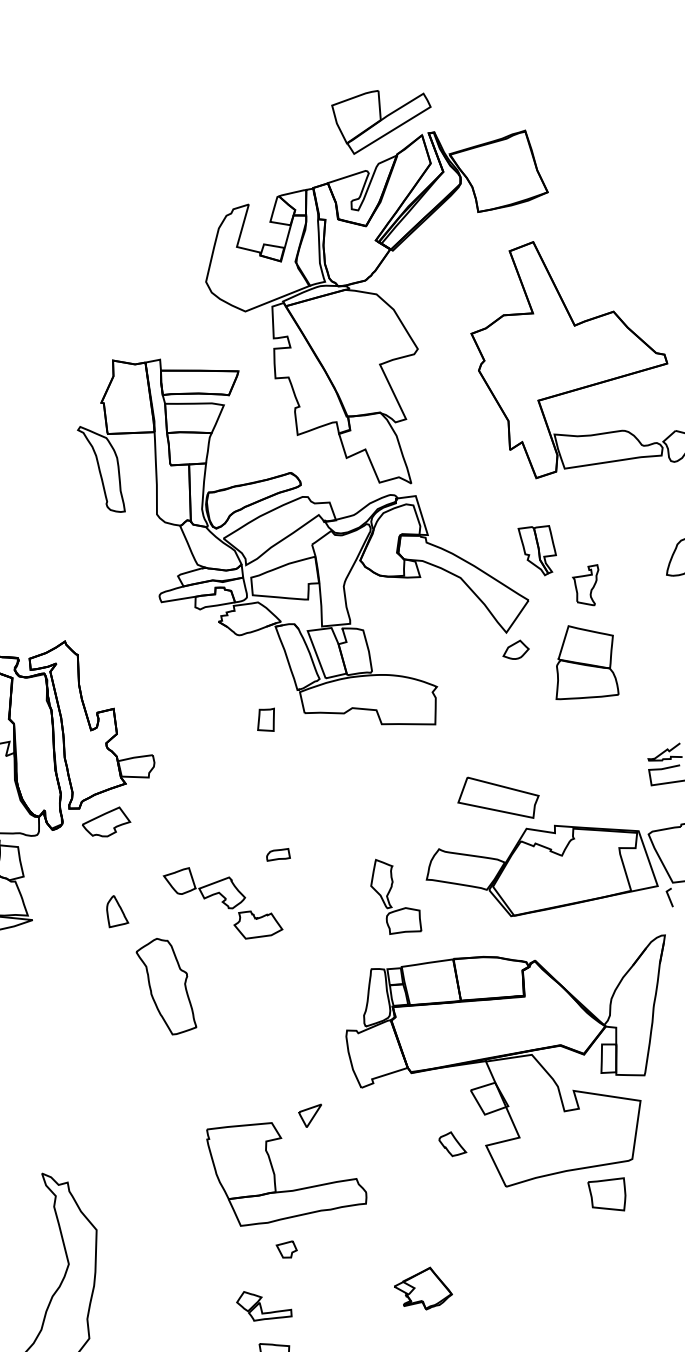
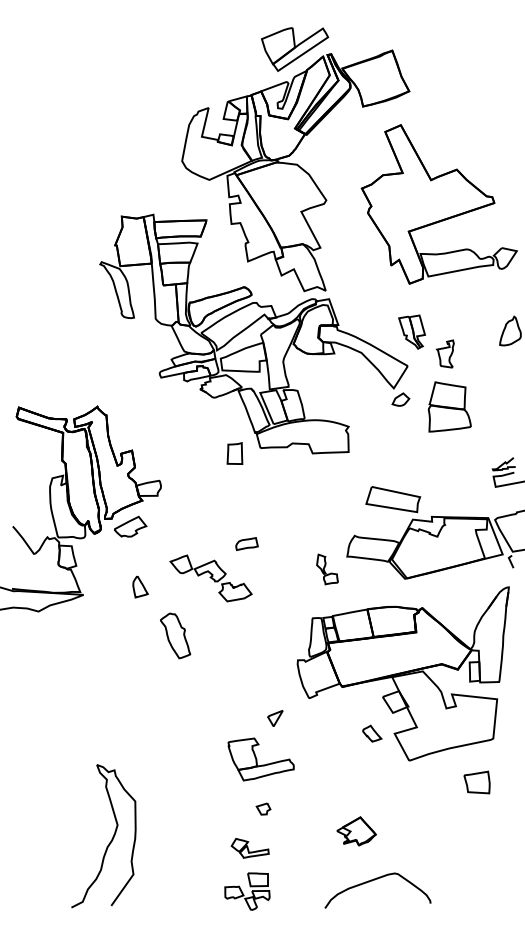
part: (265, 719) -> (234, 453), size x1.4
part: (277, 855) -> (246, 544), size x1.4
part: (396, 897) -> (327, 569), size x0.6
part: (166, 986) -> (175, 635), size x0.7
part: (285, 1175) -> (260, 759), size x0.6
part: (605, 1193) -> (476, 782), moved

